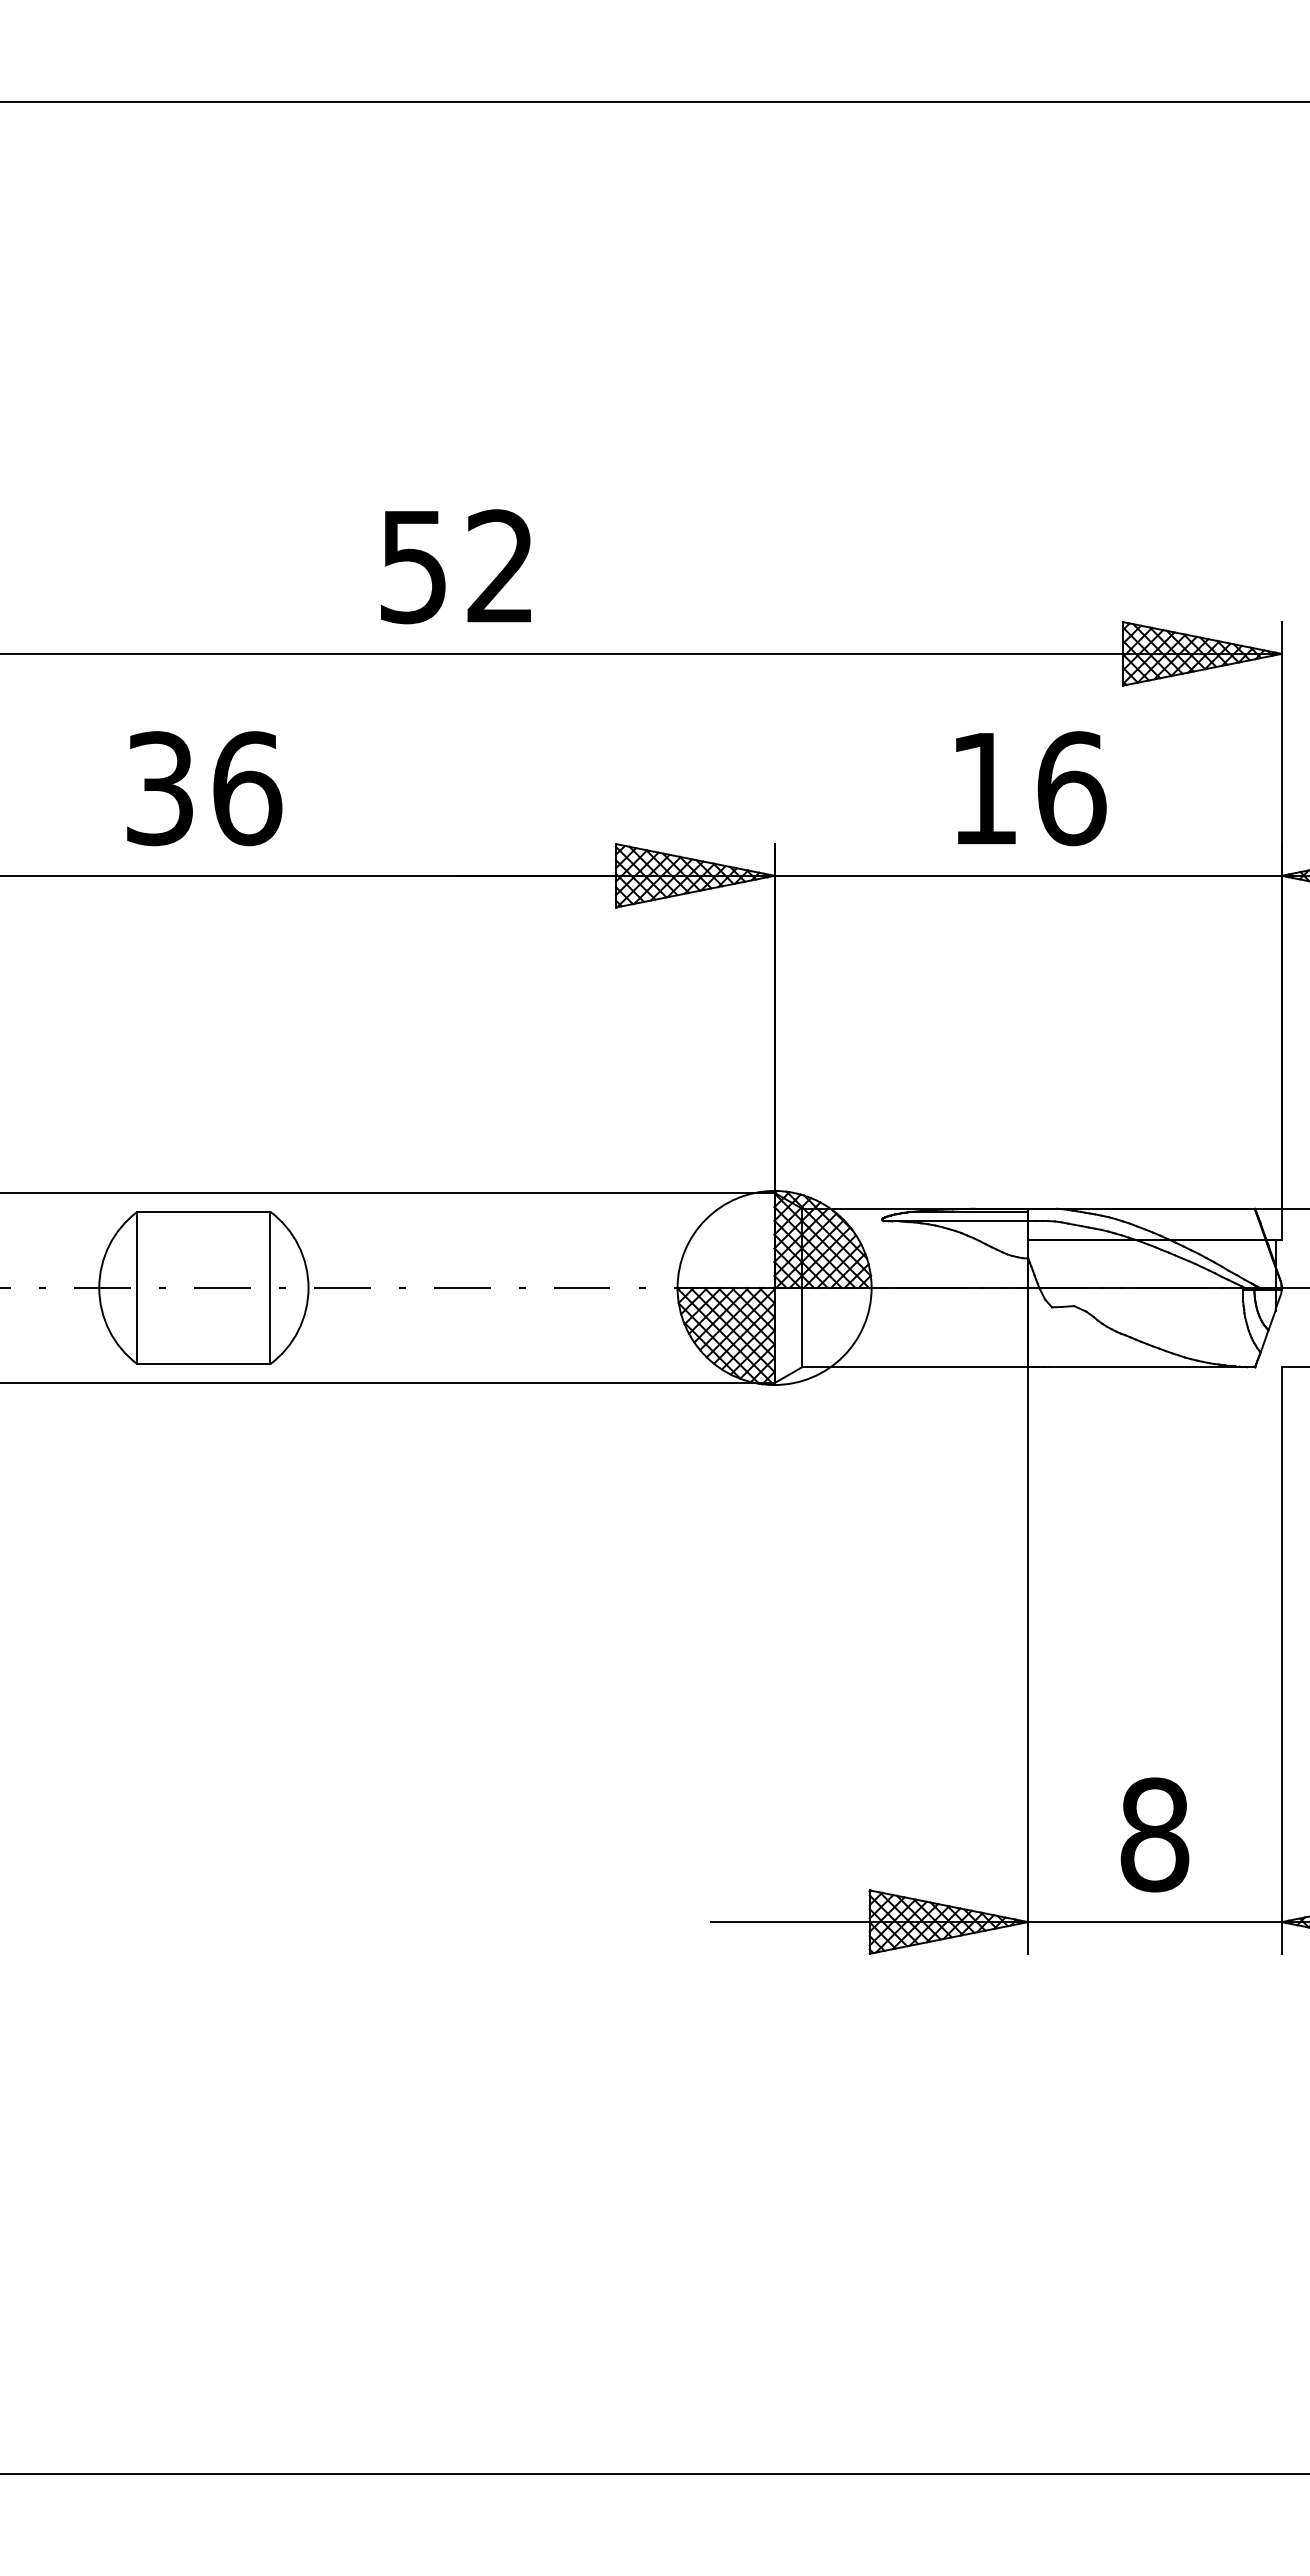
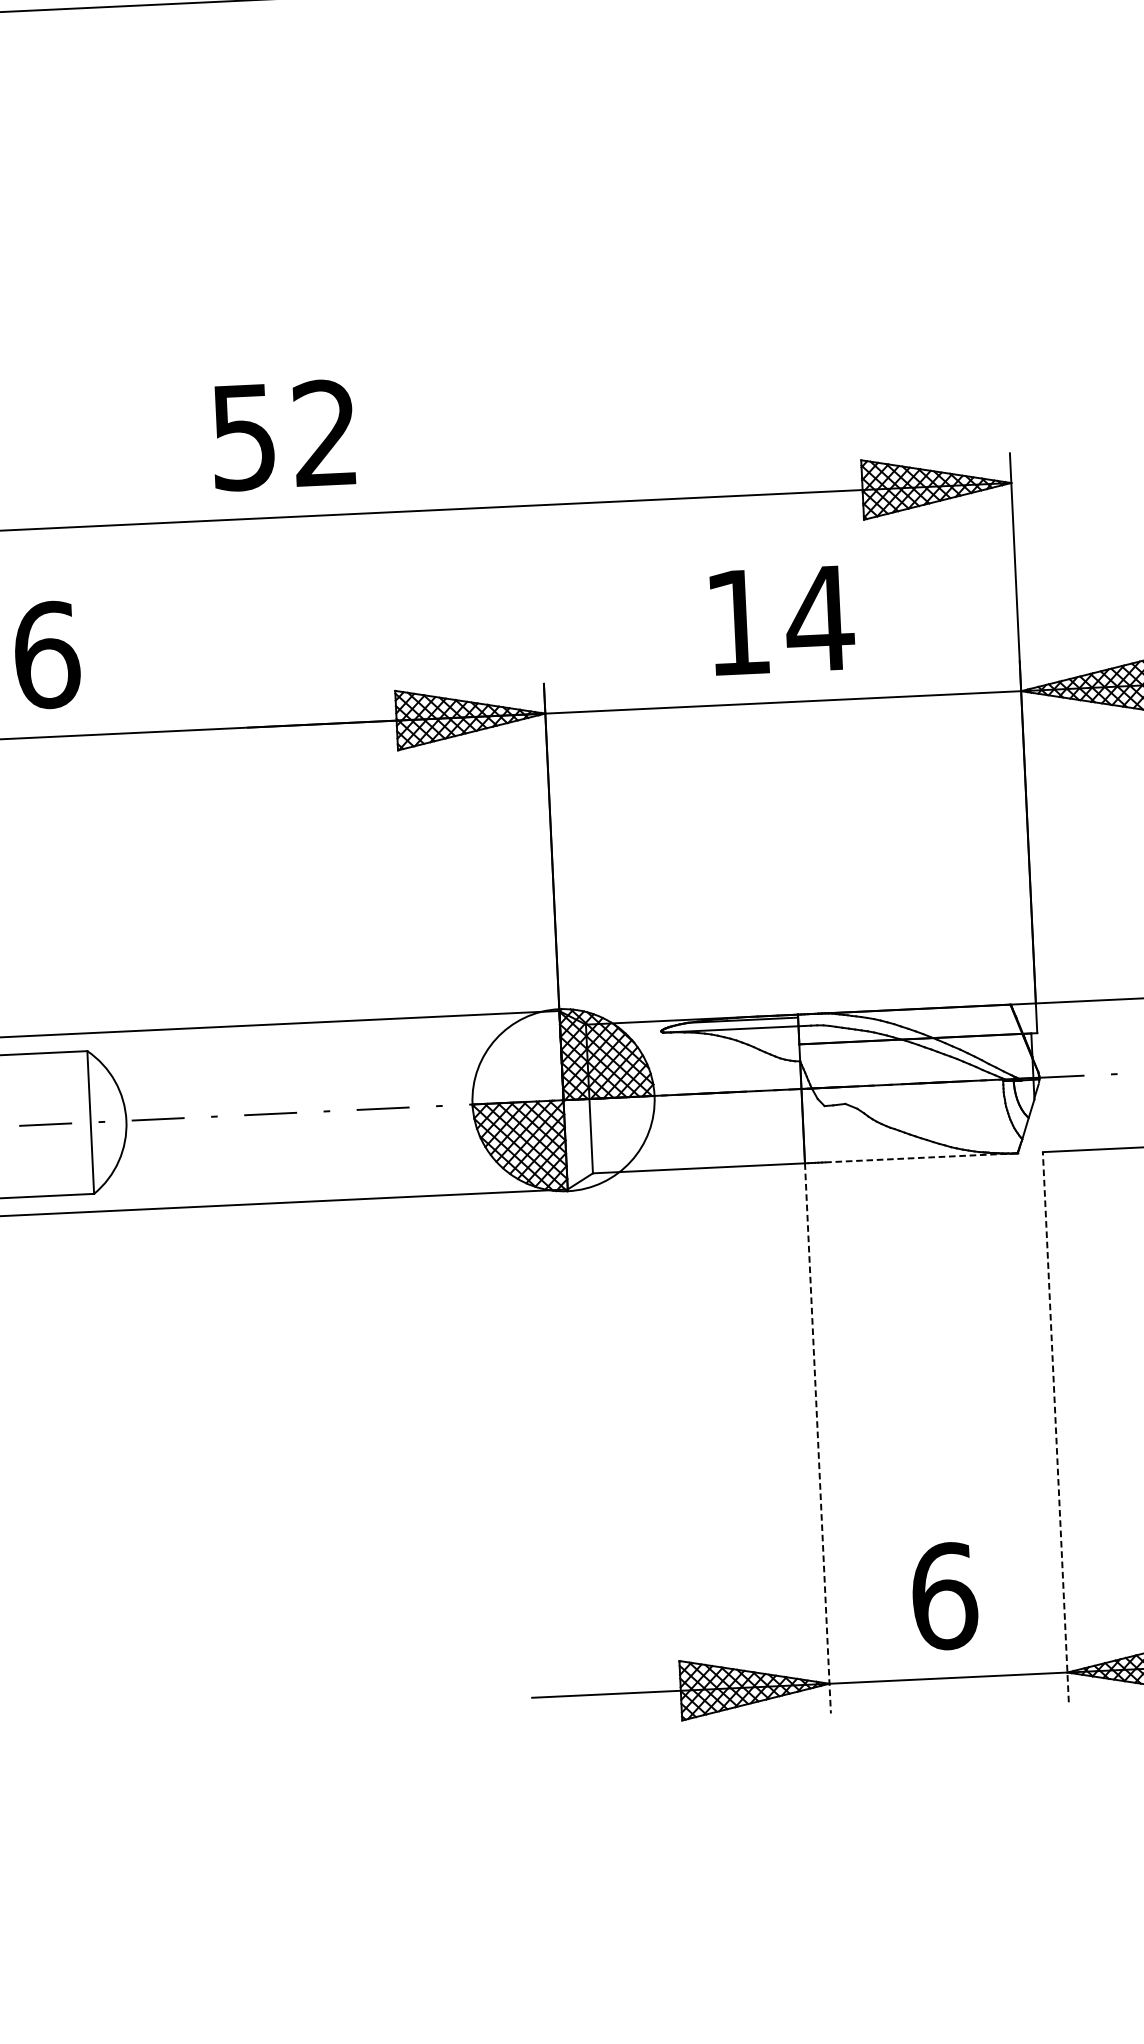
text: (455, 566) -> (283, 435), moved
text: (1071, 788) -> (819, 618), 16 -> 14
line: (1152, 1367) -> (921, 1158), solid -> dashed
line: (1281, 1660) -> (1055, 1427), solid -> dashed
line: (1028, 1661) -> (818, 1439), solid -> dashed
text: (1154, 1834) -> (944, 1596), 8 -> 6

